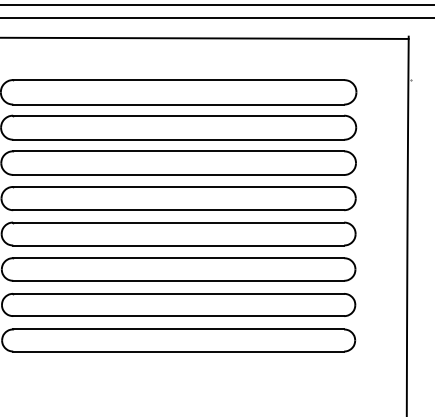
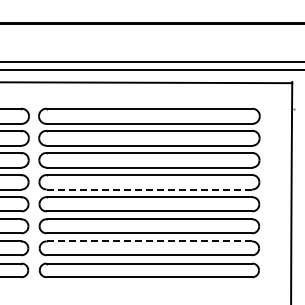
line: (178, 210) -> (149, 189), solid -> dashed
line: (178, 293) -> (149, 241), solid -> dashed

